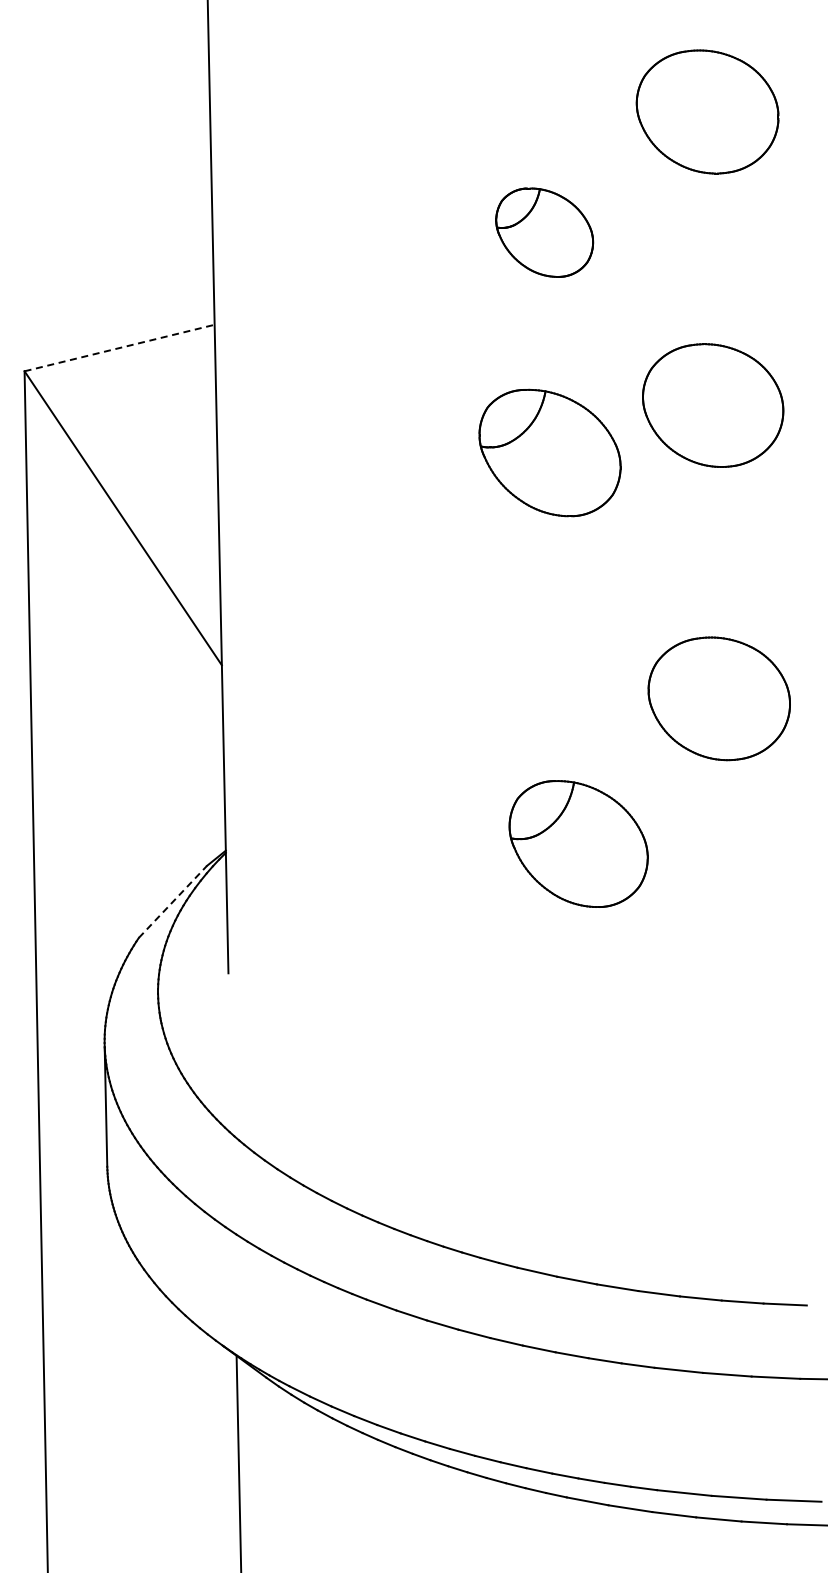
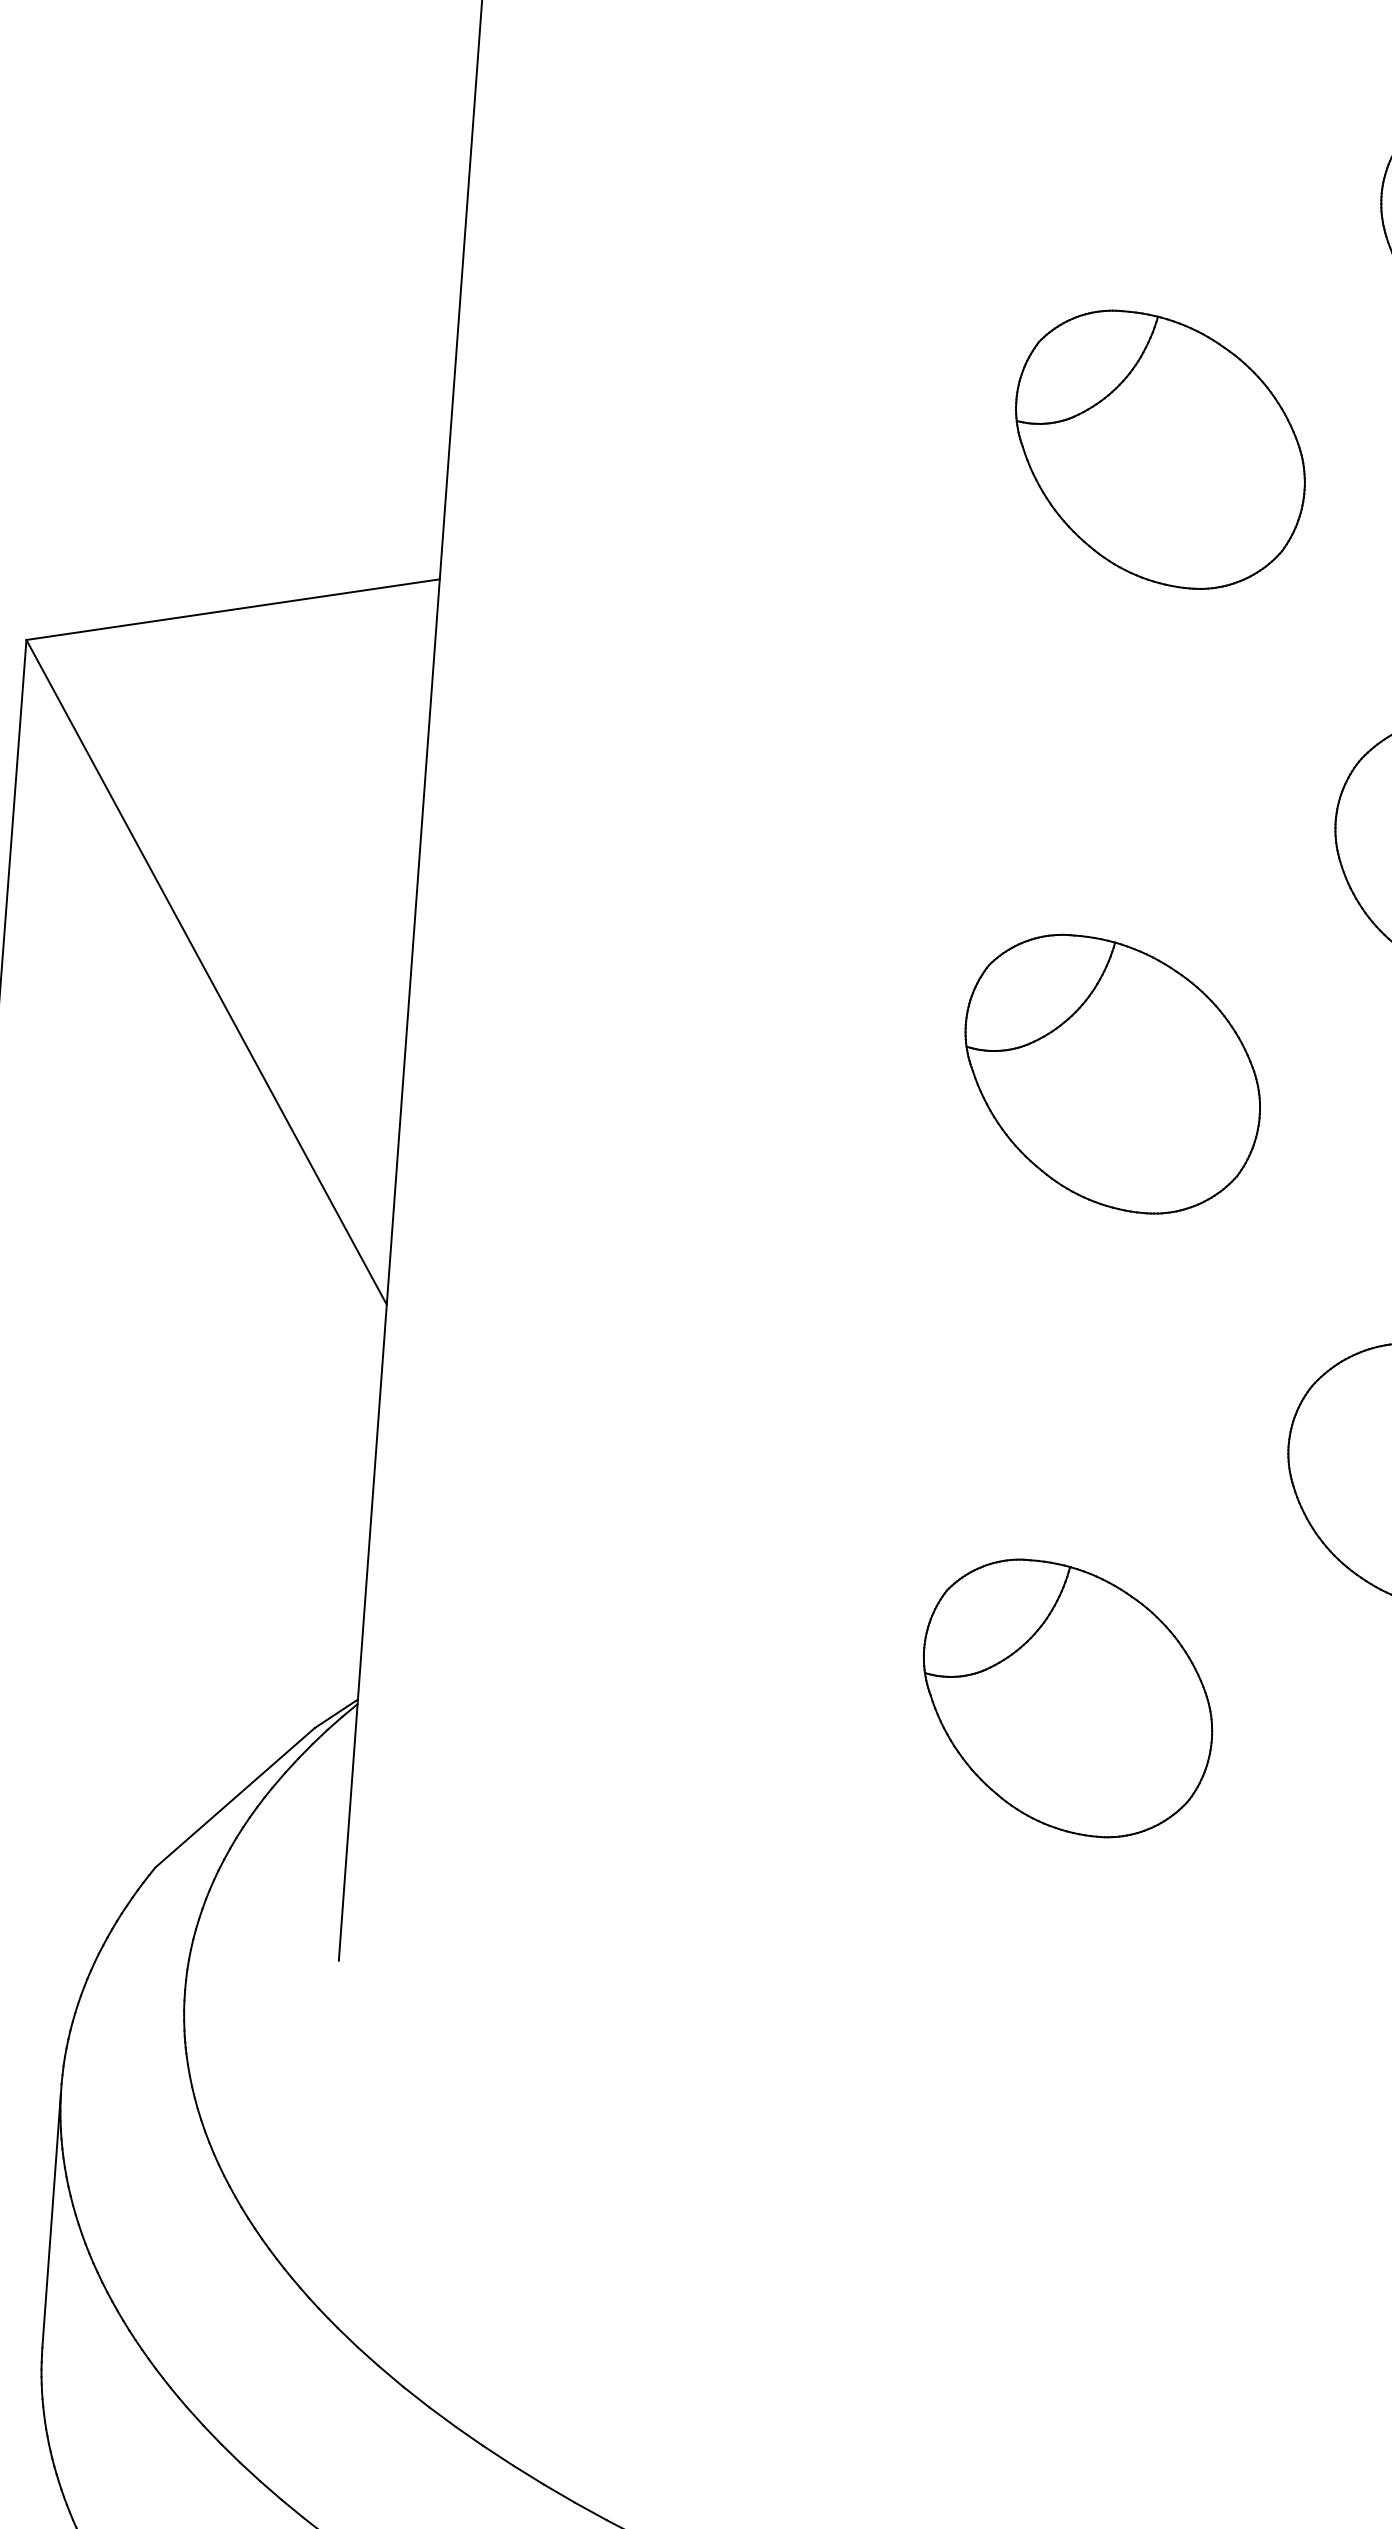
part: (544, 232) -> (1159, 449), size x1.43
line: (119, 348) -> (232, 610), dashed -> solid
part: (549, 452) -> (1111, 1073), moved
part: (578, 843) -> (1067, 1697), moved
line: (172, 901) -> (234, 1796), dashed -> solid

